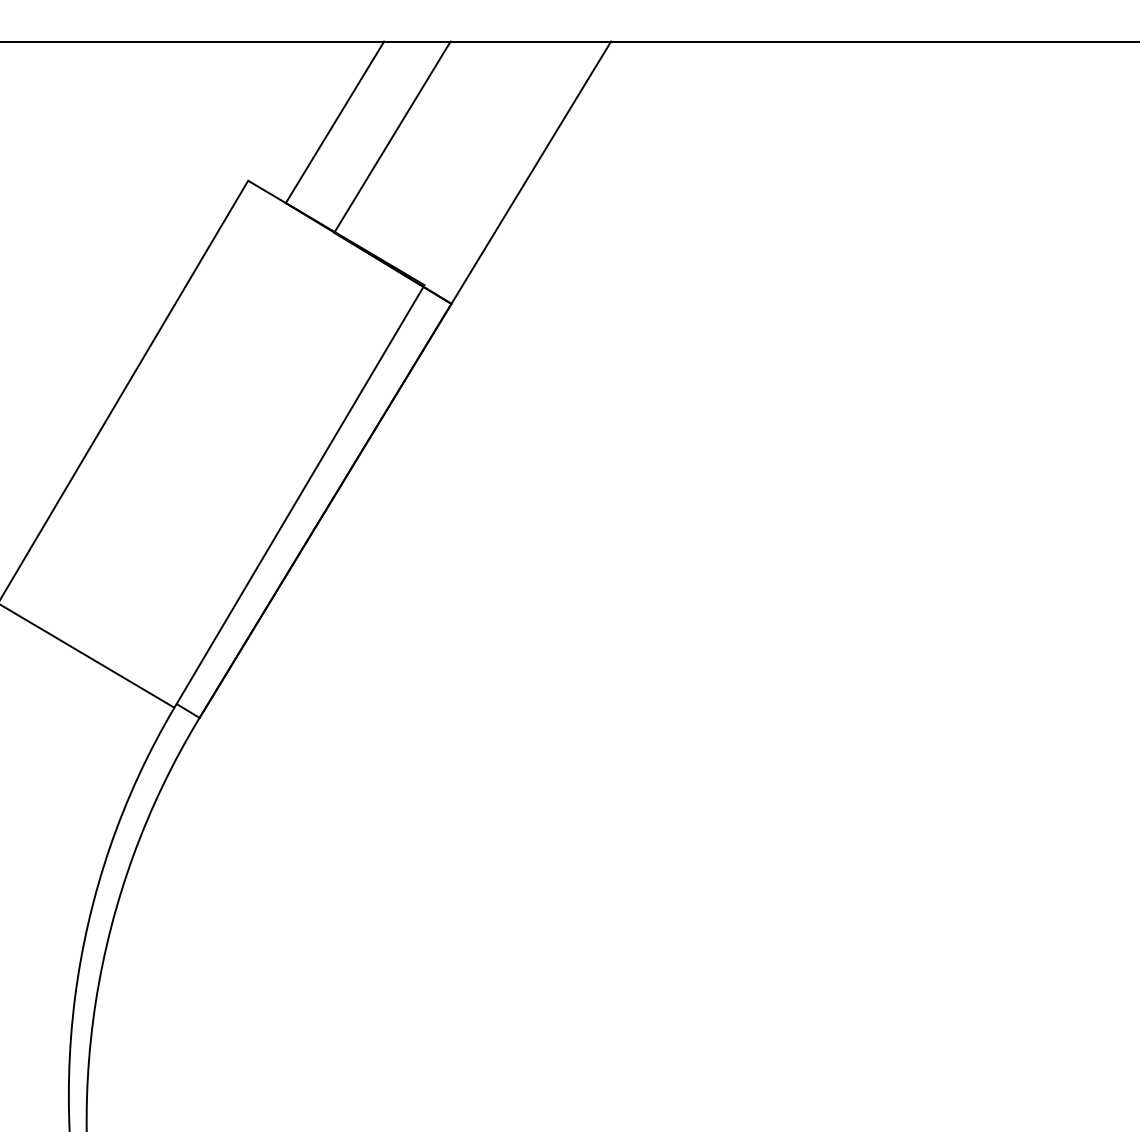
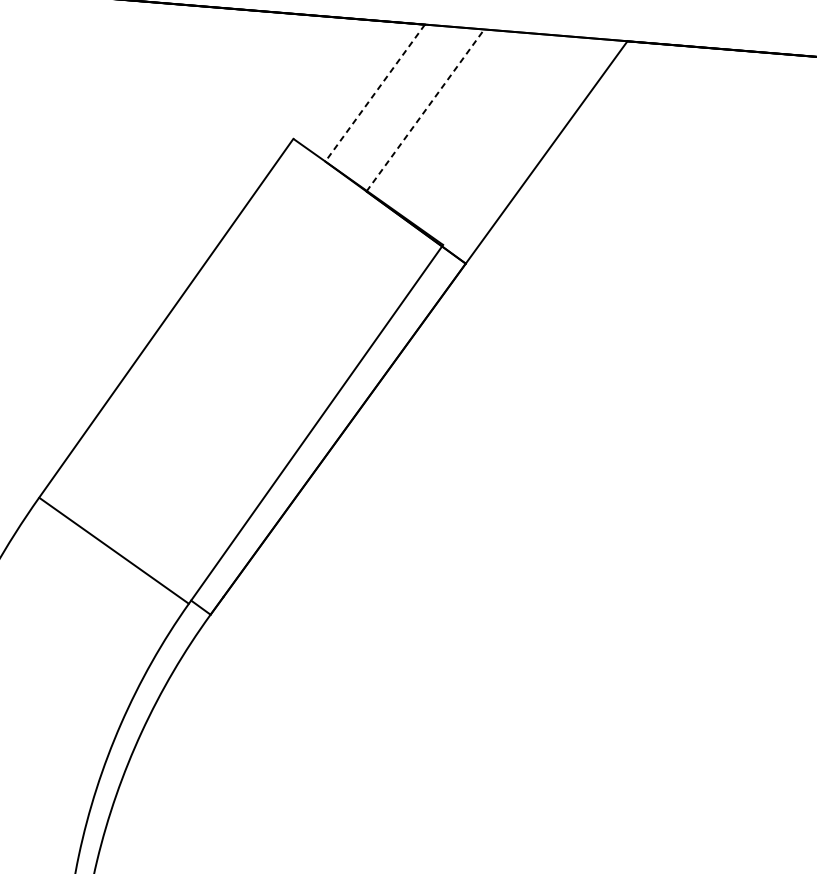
line: (335, 122) -> (375, 93), solid -> dashed
line: (392, 137) -> (425, 110), solid -> dashed

